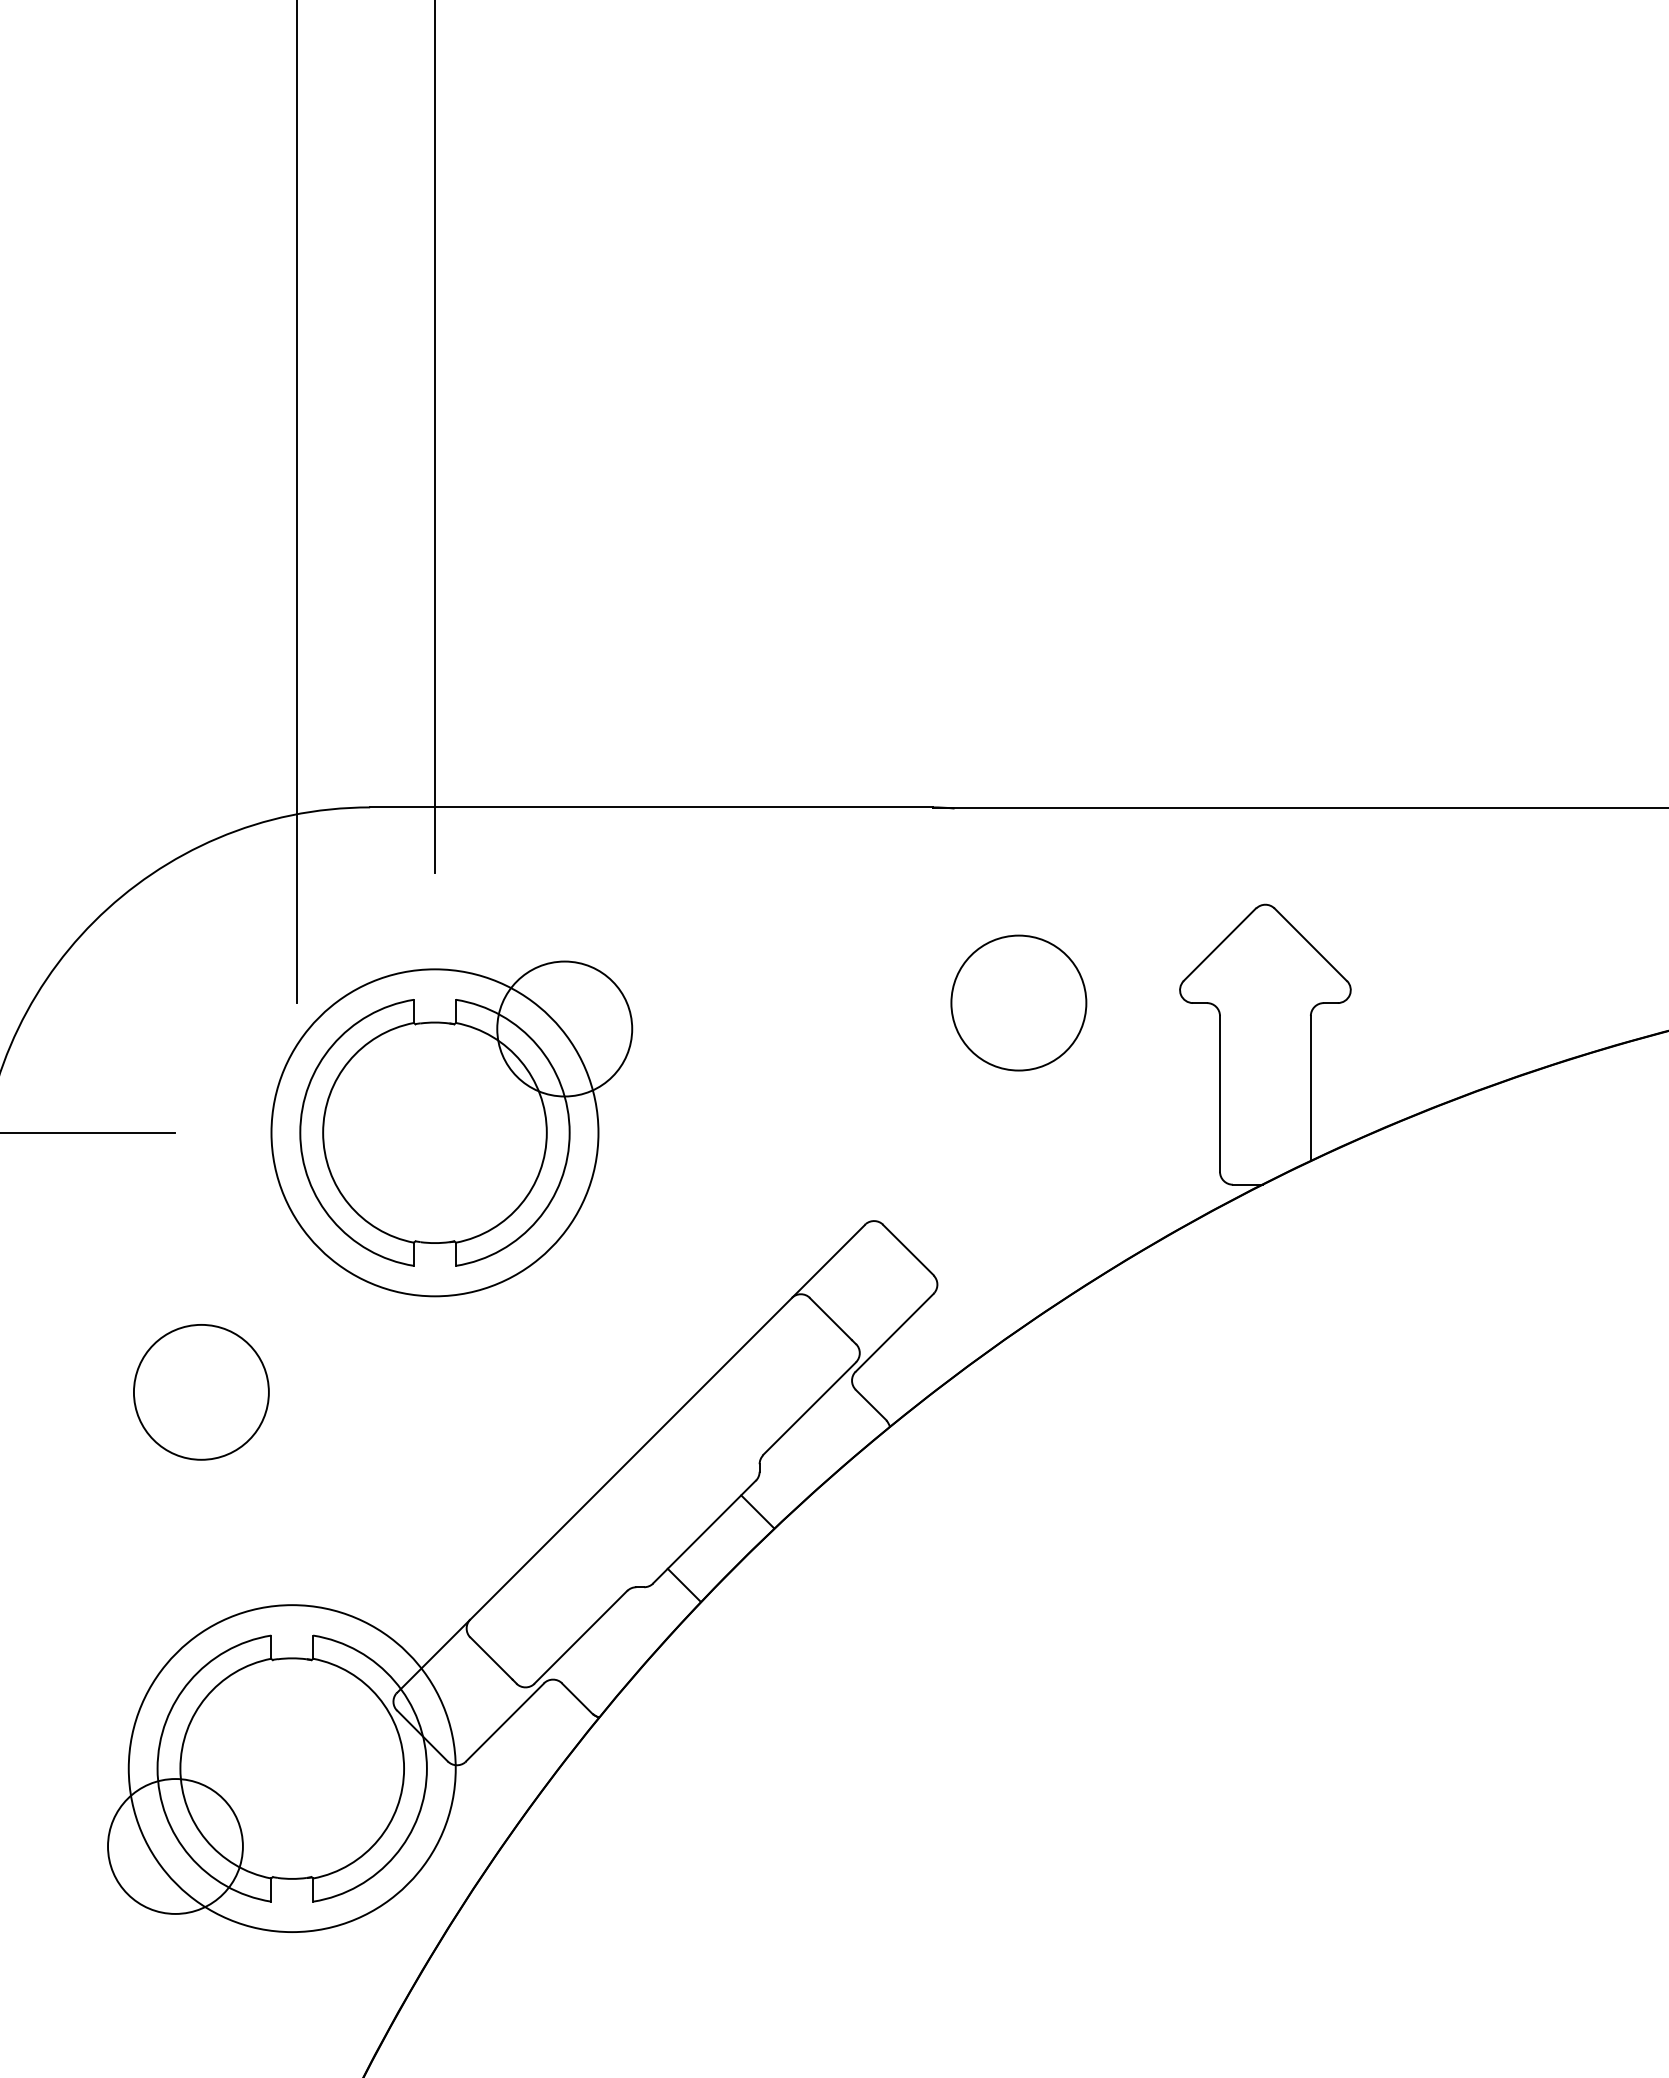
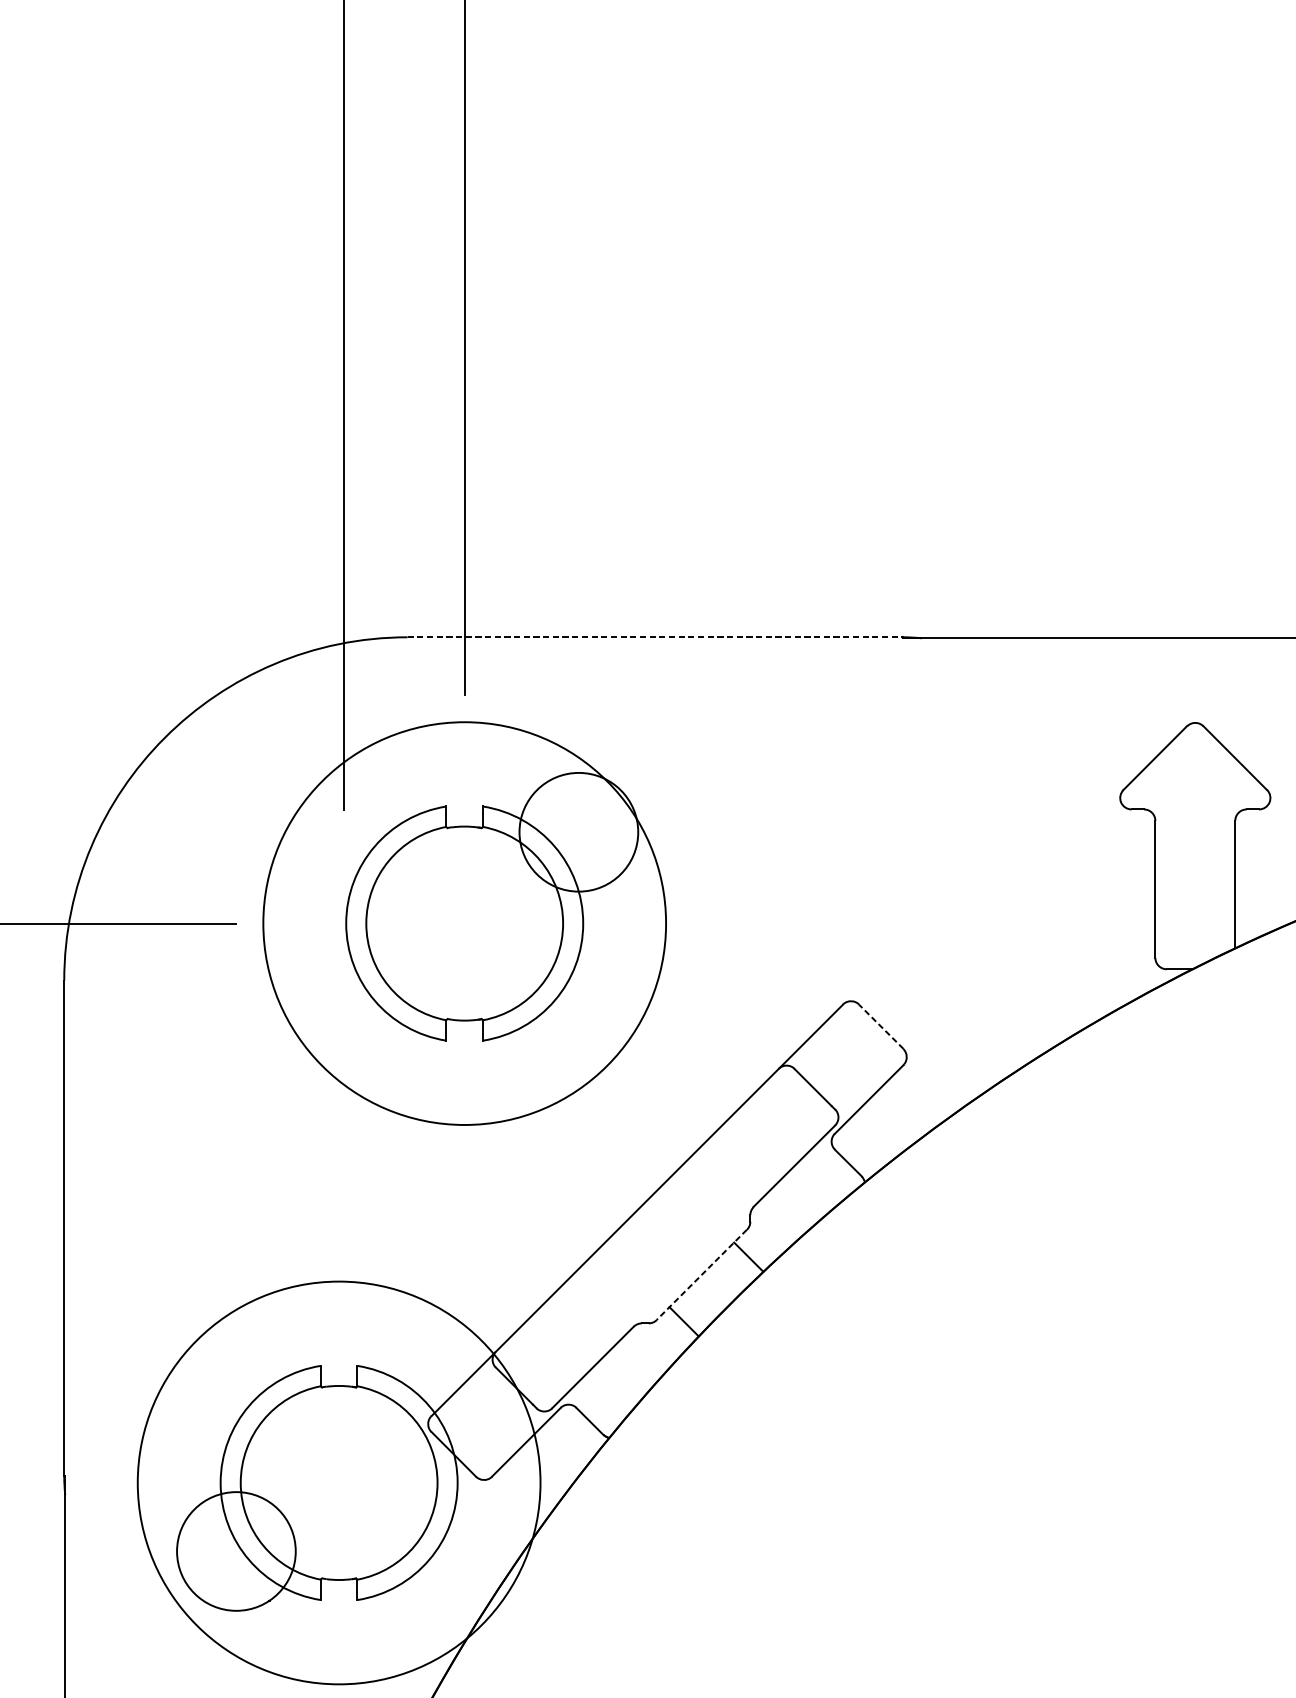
line: (651, 807) -> (655, 637), solid -> dashed
circle: (1018, 1002) -> (978, 808), removed
circle: (434, 1132) -> (464, 923), size x1.4
line: (908, 1250) -> (881, 1027), solid -> dashed
circle: (201, 1392) -> (259, 1152), removed
line: (704, 1532) -> (701, 1275), solid -> dashed
circle: (291, 1768) -> (338, 1482), size x1.4

